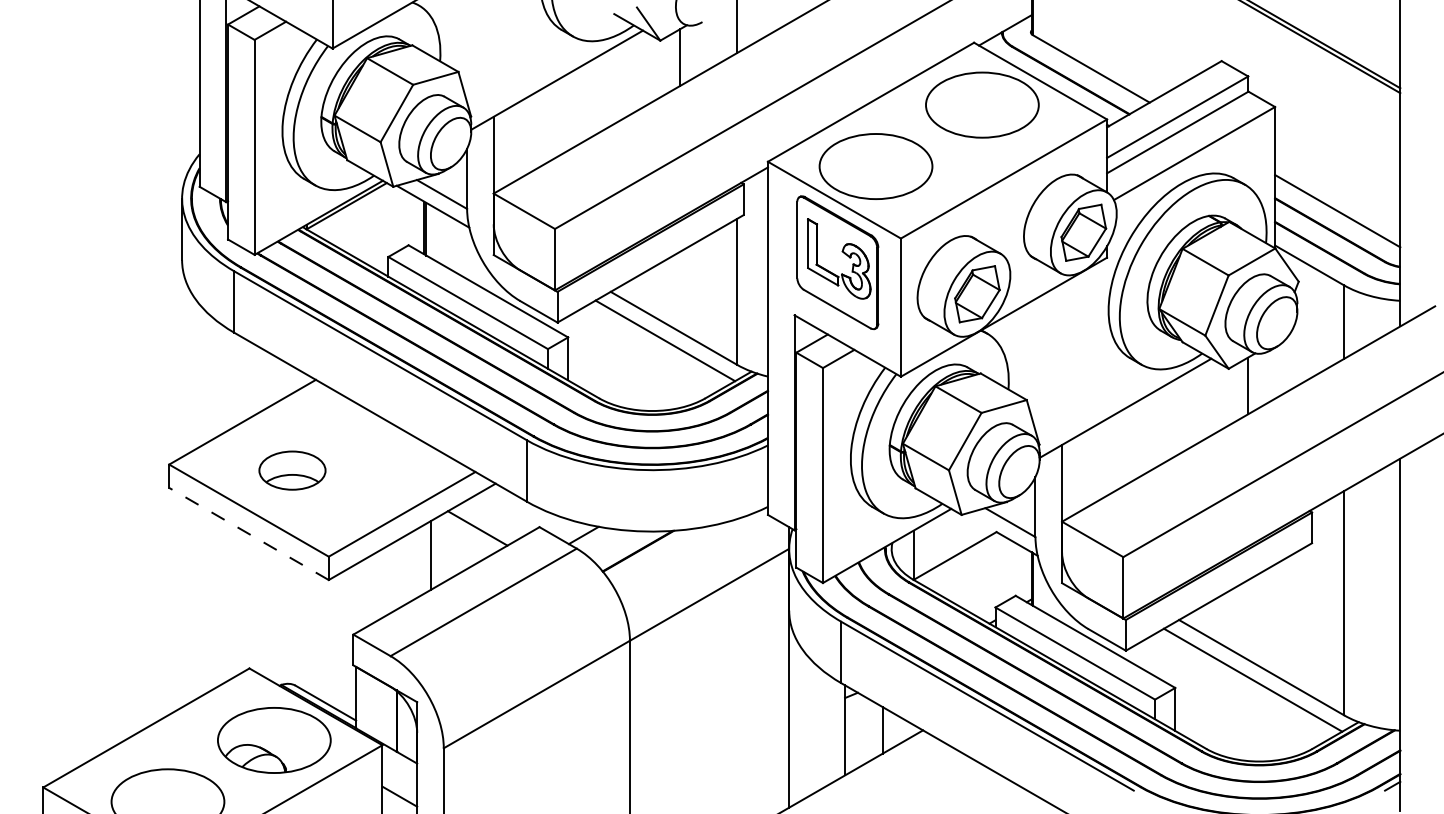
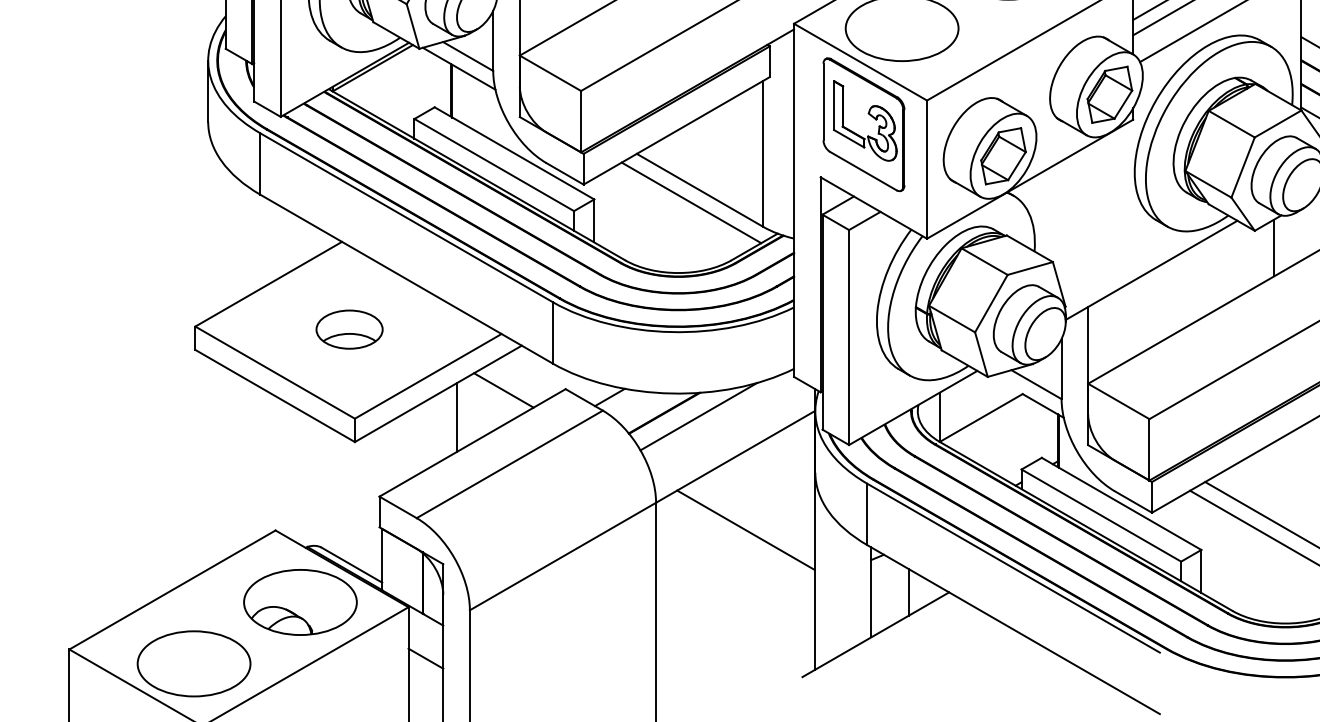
part: (292, 470) -> (349, 329), moved
line: (248, 533) -> (274, 395), dashed -> solid
line: (672, 554) -> (698, 416), added
line: (719, 667) -> (745, 529), added

